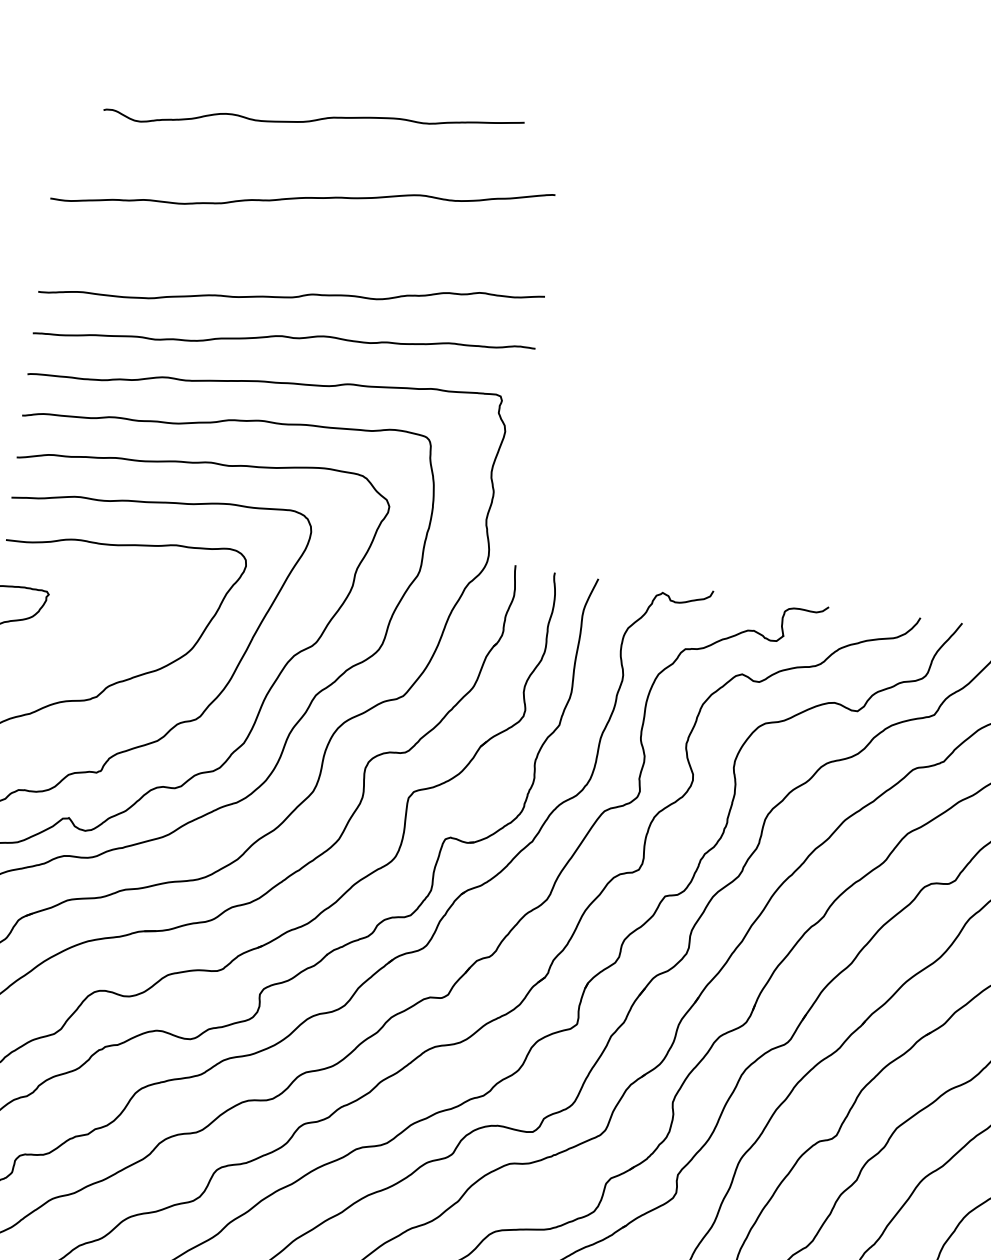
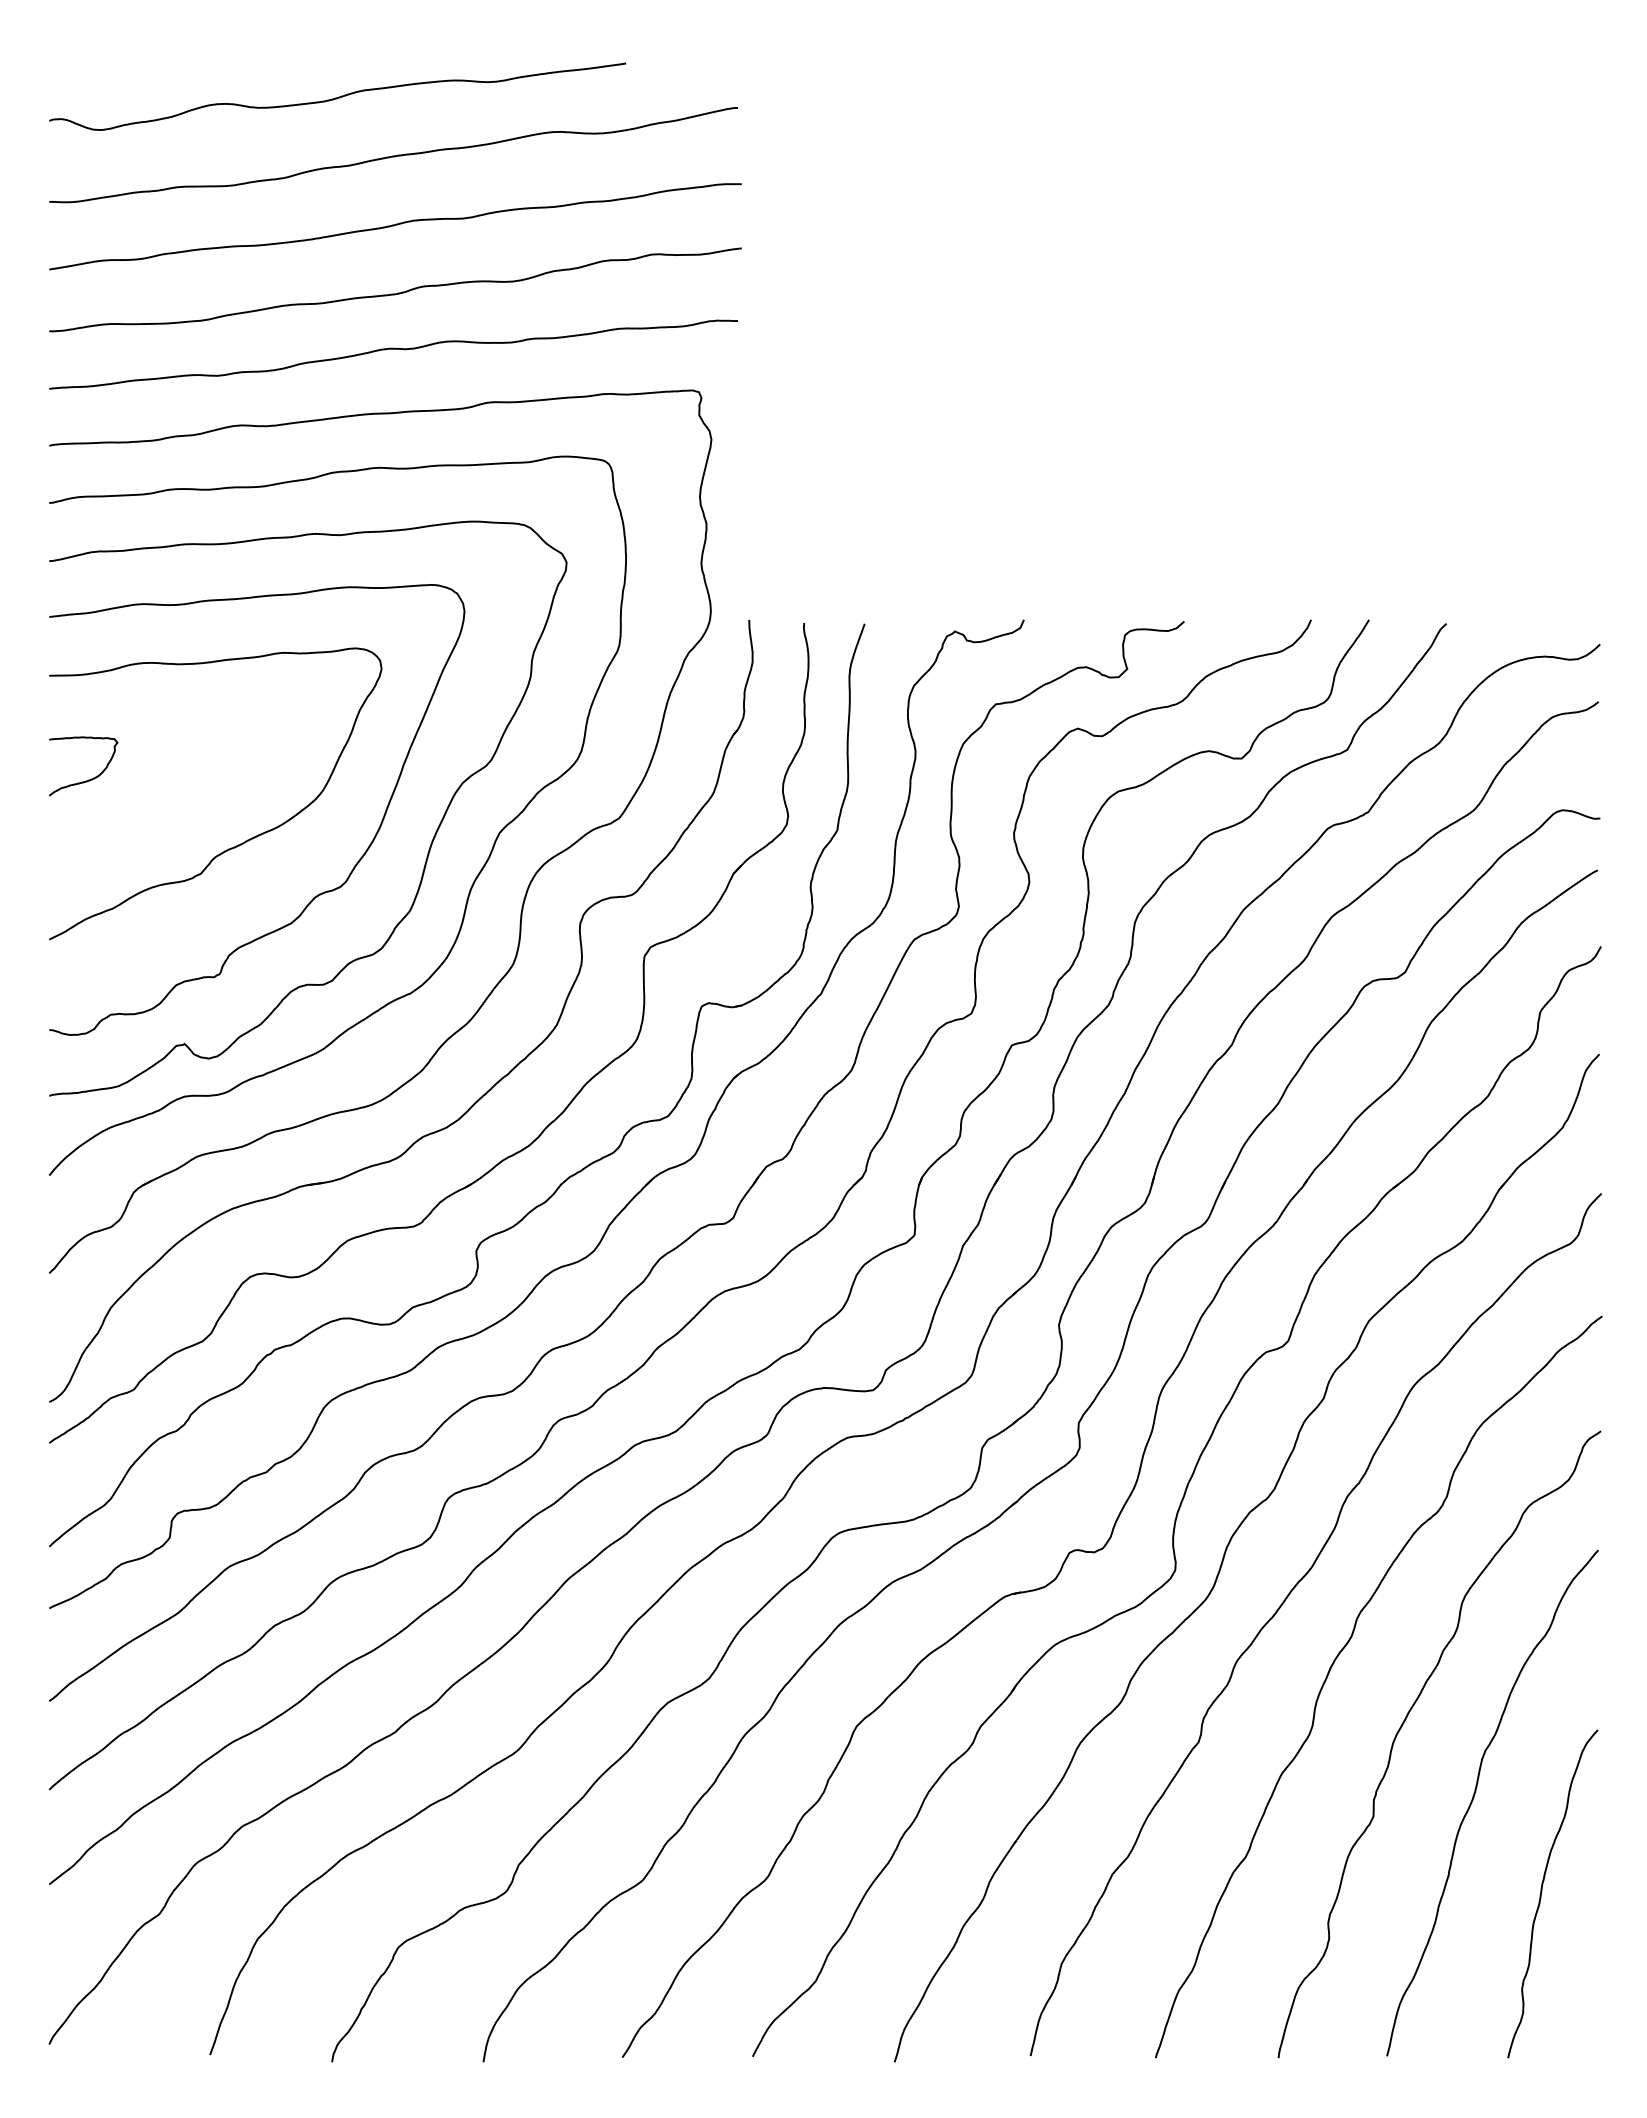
curve: (314, 119) -> (338, 96), moved
curve: (297, 247) -> (395, 225), added

